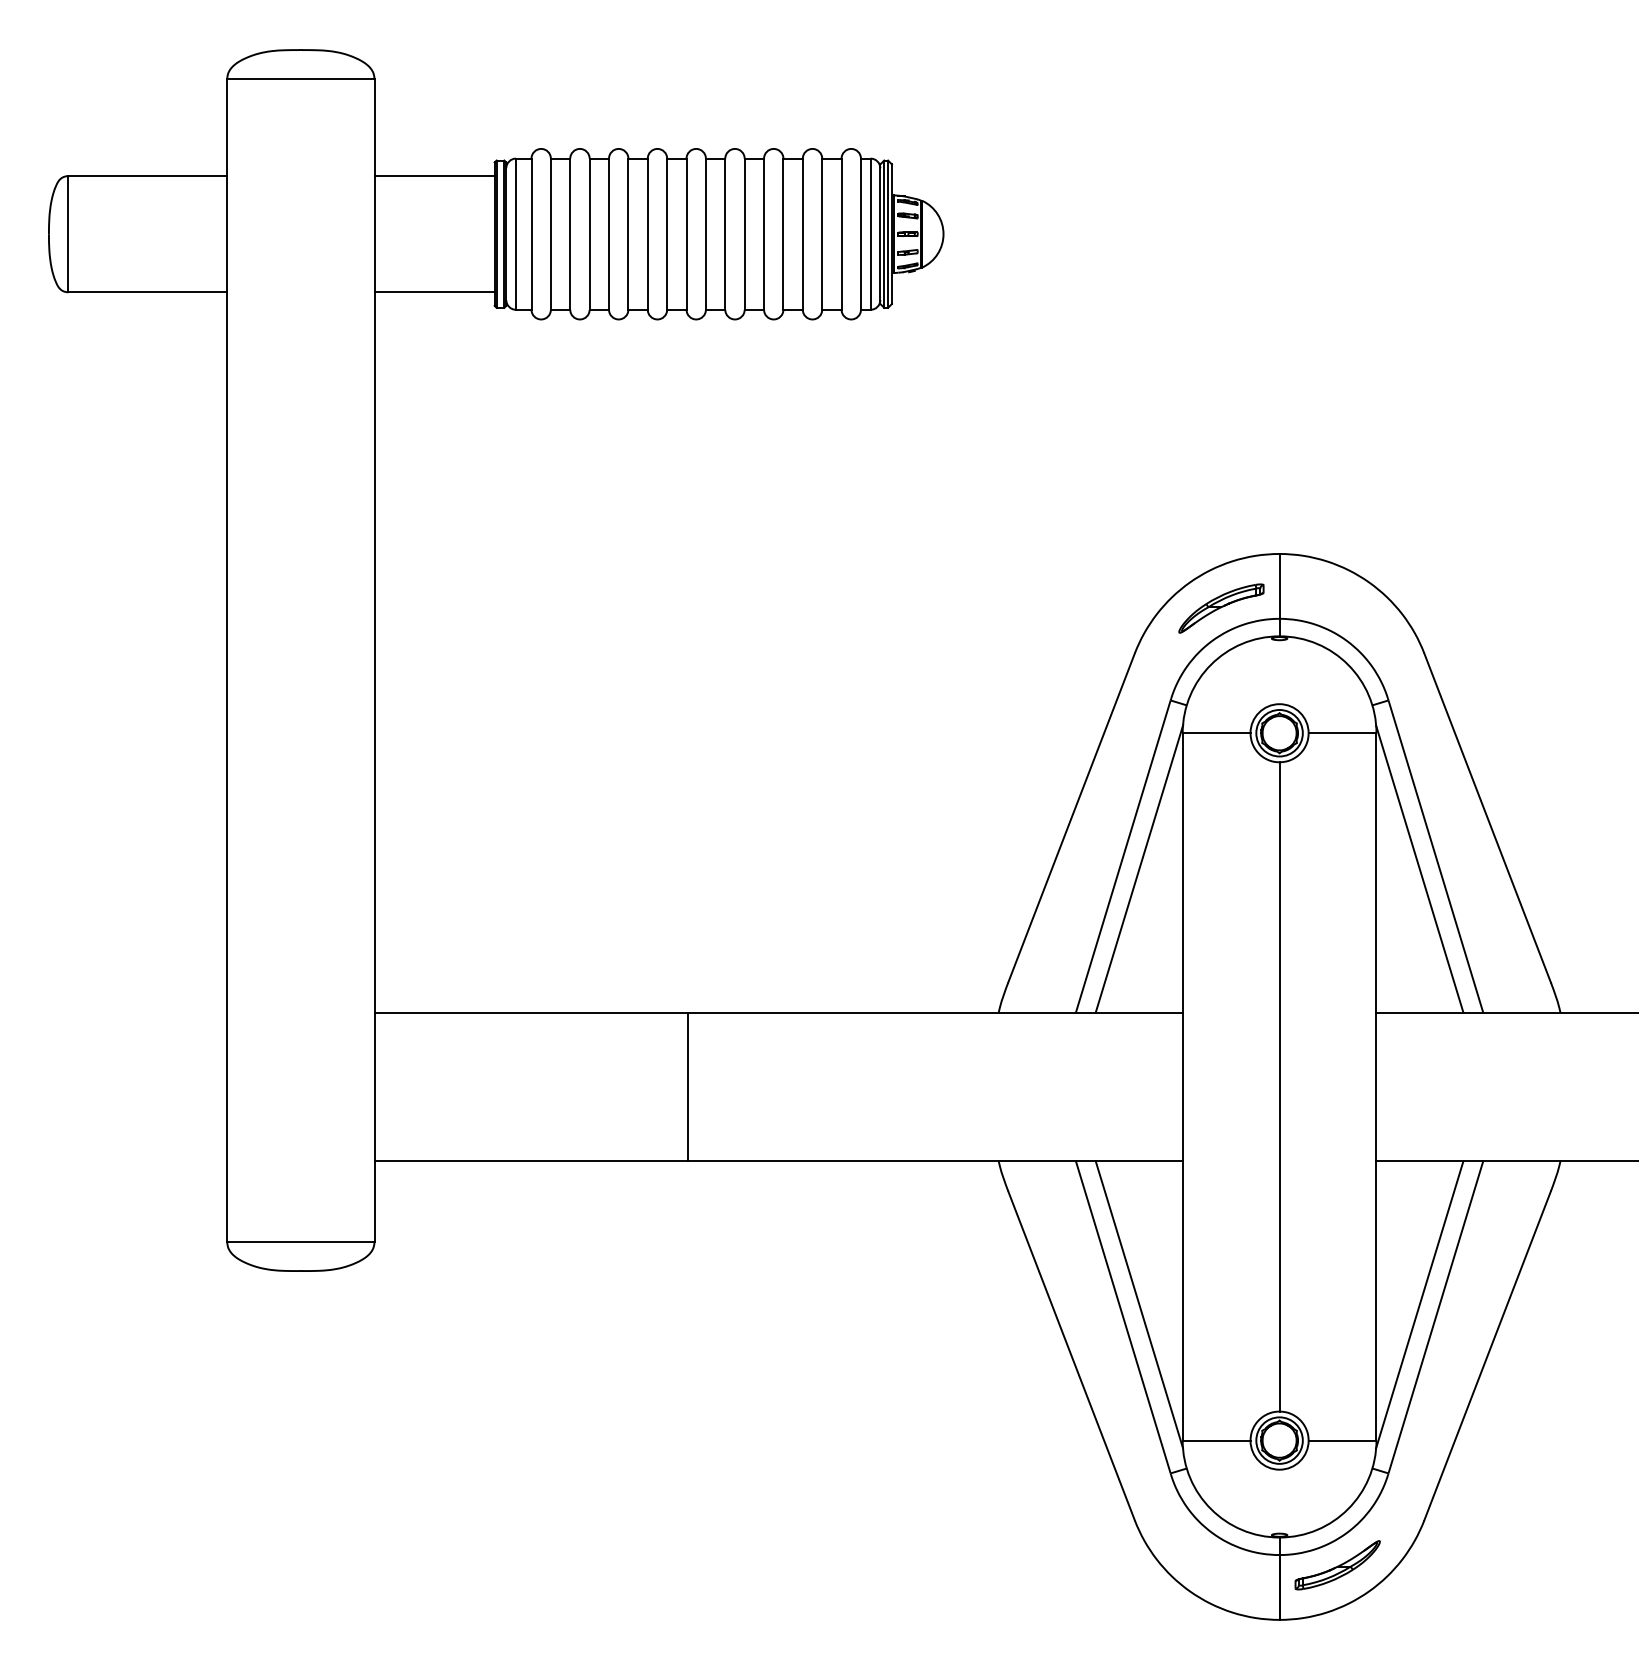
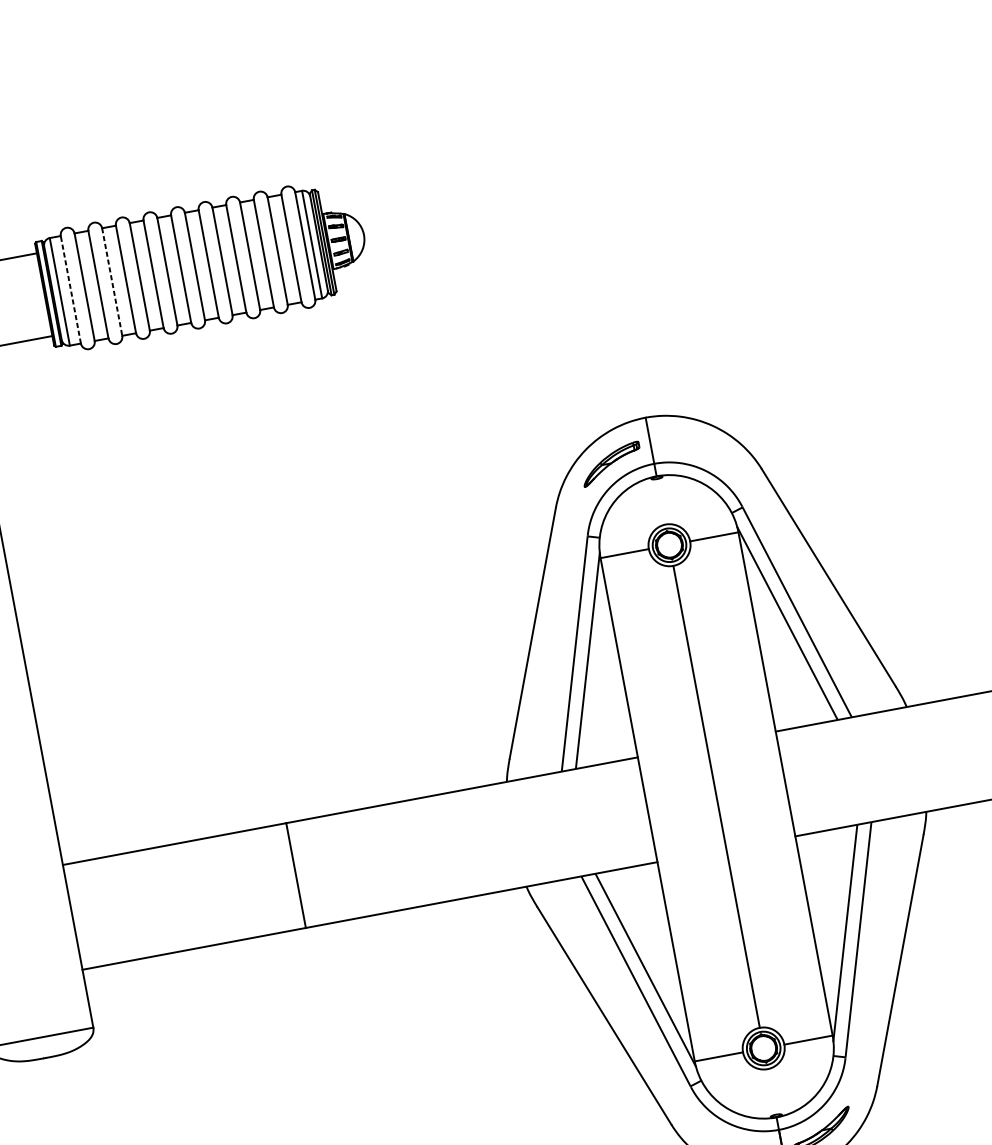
line: (531, 234) -> (70, 290), solid -> dashed
line: (589, 234) -> (112, 282), solid -> dashed

